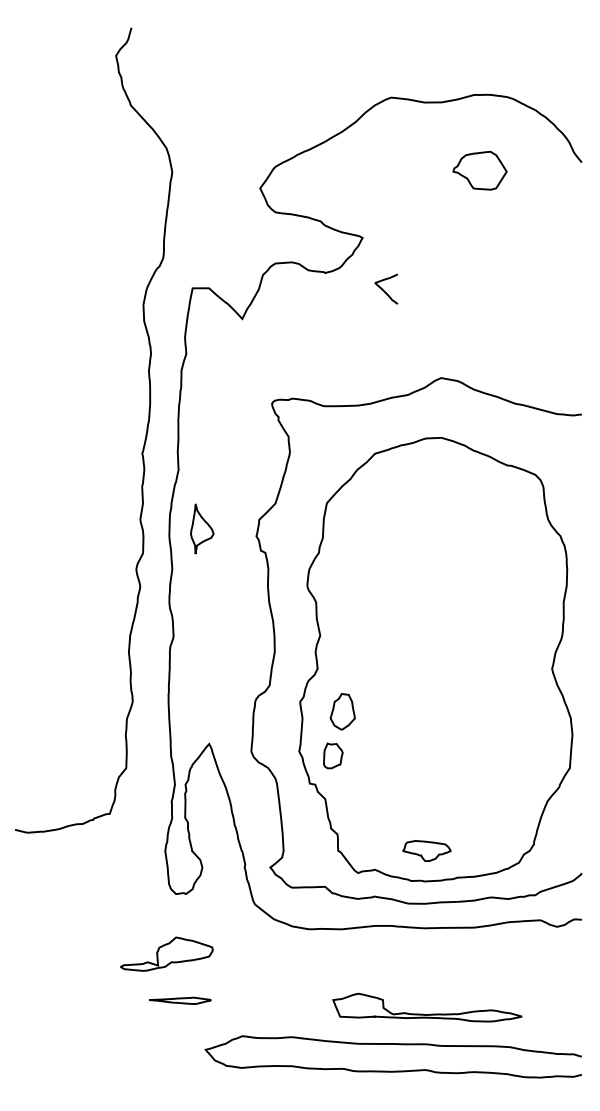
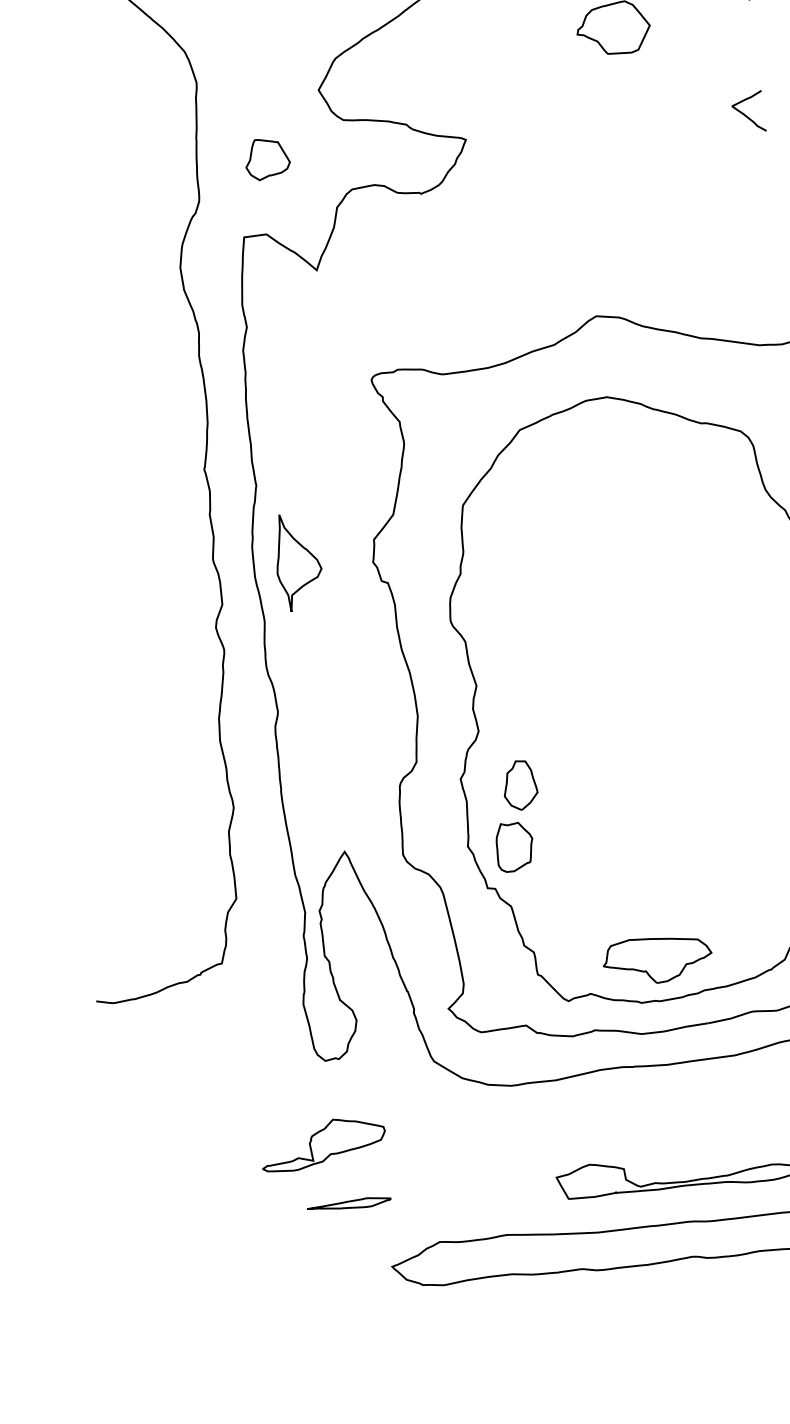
part: (216, 233) -> (267, 158), added
curve: (384, 290) -> (746, 114), moved
part: (202, 528) -> (298, 560), size x1.43
part: (333, 755) -> (515, 846), size x1.43
part: (426, 850) -> (657, 958), size x1.67

